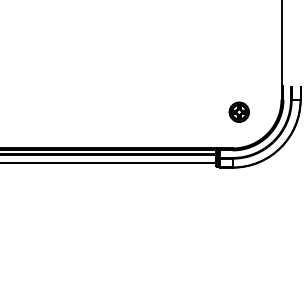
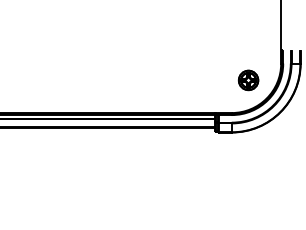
part: (238, 111) -> (247, 79), moved

